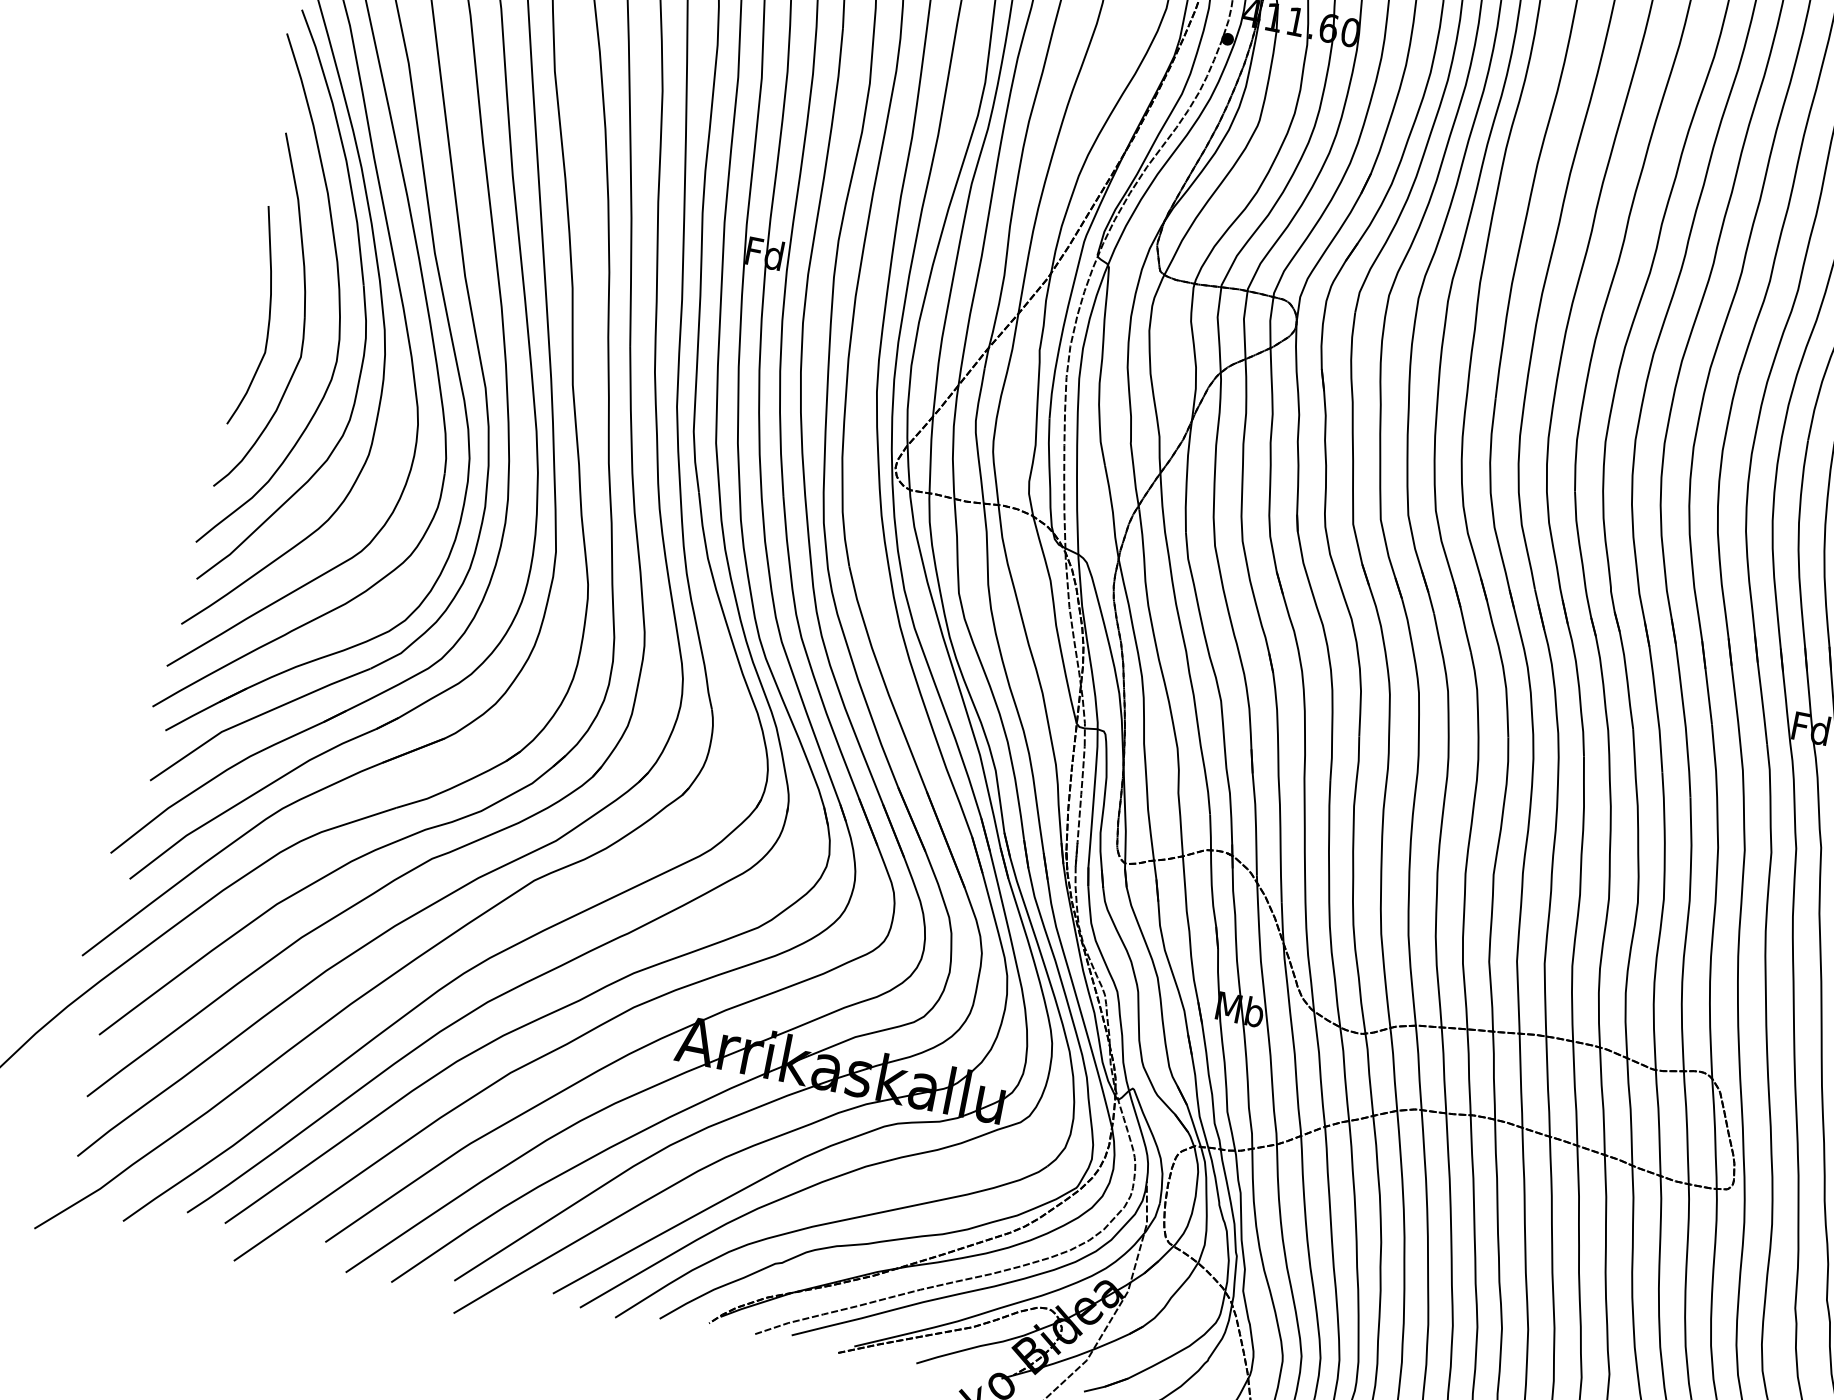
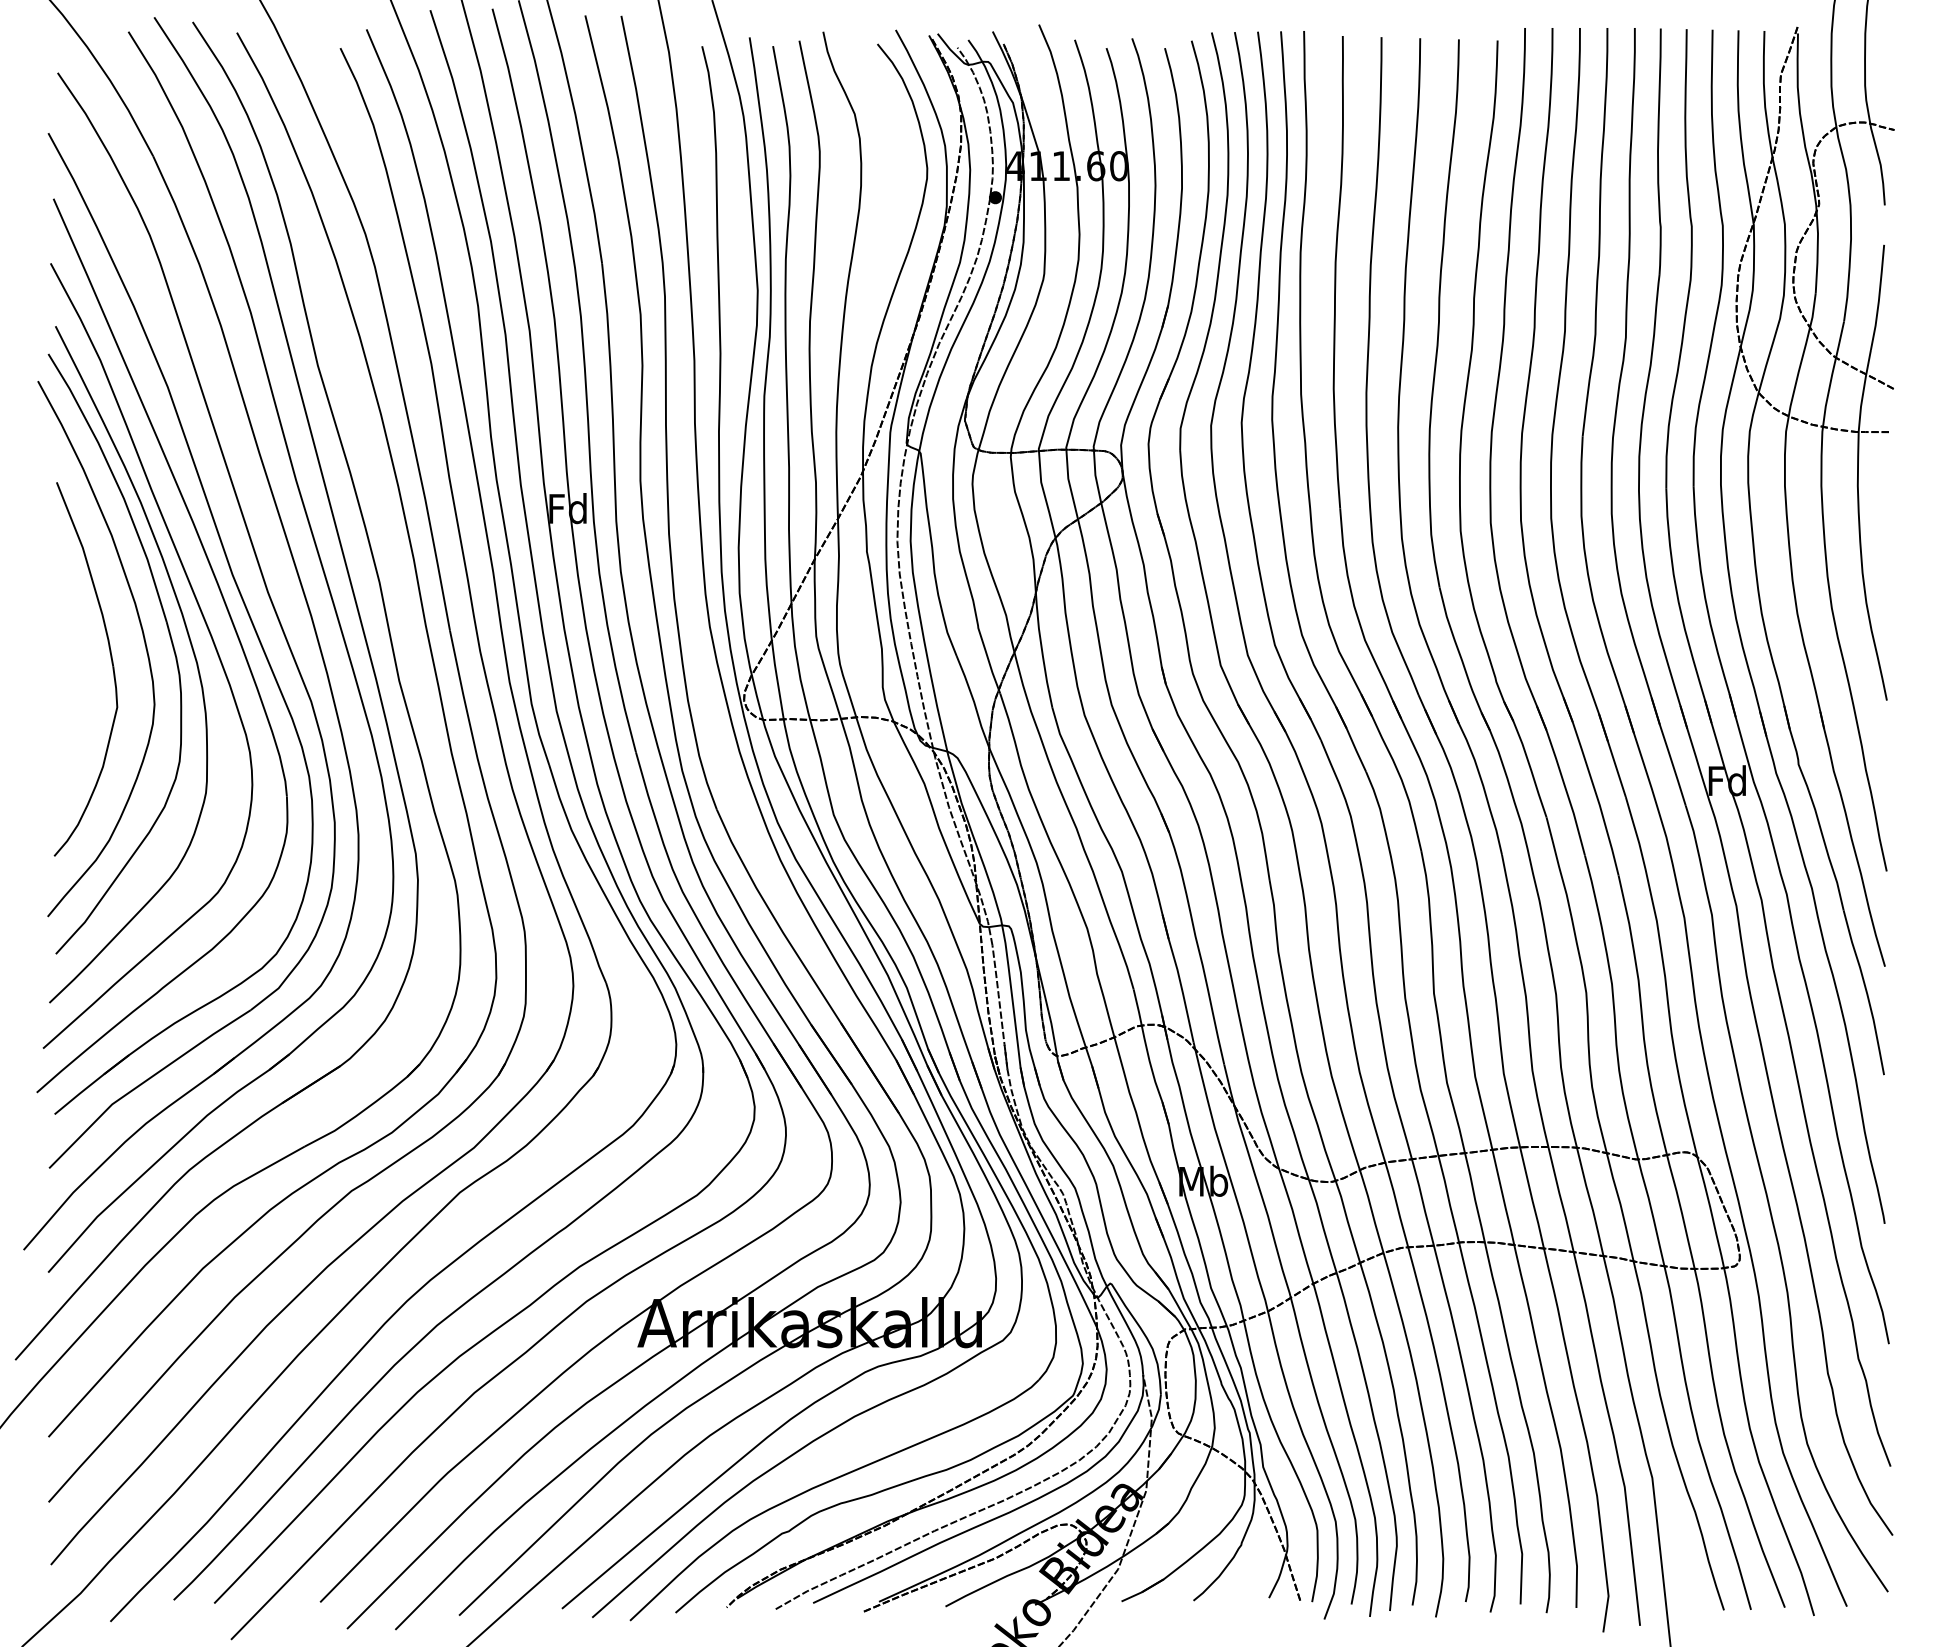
curve: (268, 319) -> (76, 675), removed

